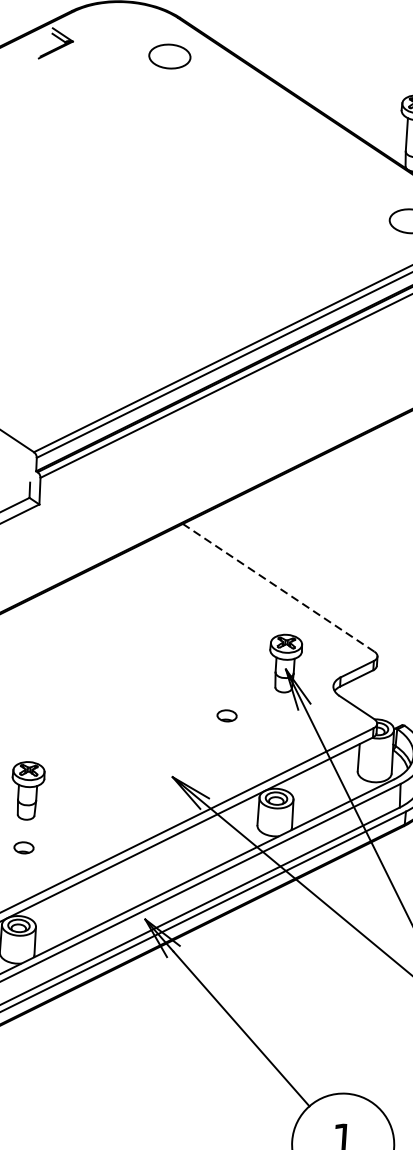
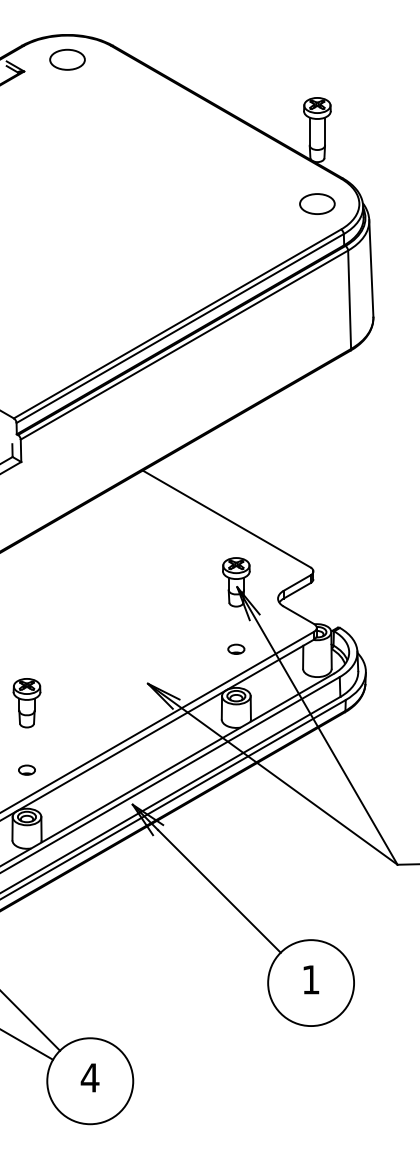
part: (169, 56) -> (67, 59), moved
line: (278, 588) -> (226, 519), dashed -> solid
part: (227, 714) -> (236, 648), moved
part: (23, 846) -> (26, 769), moved

